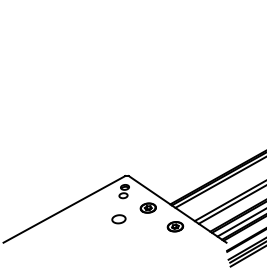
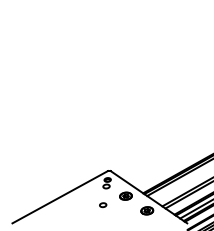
part: (119, 219) -> (103, 205), size x0.62

